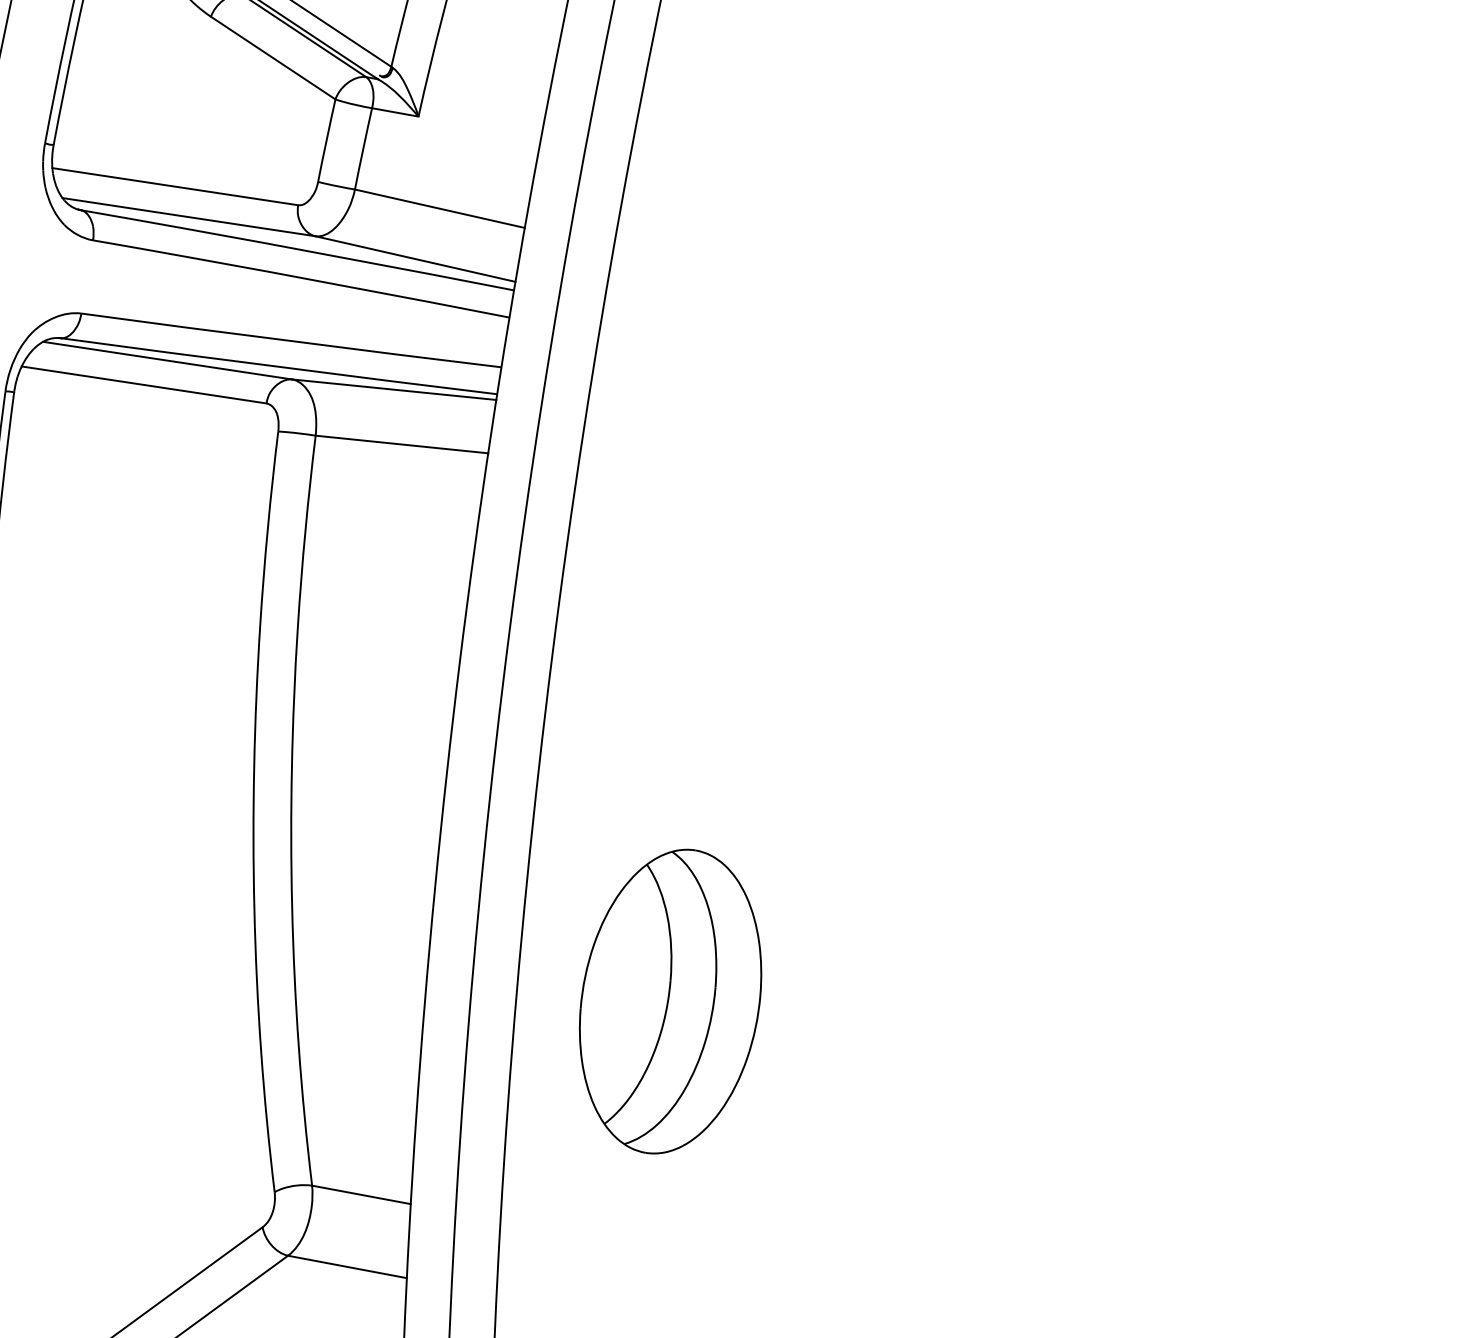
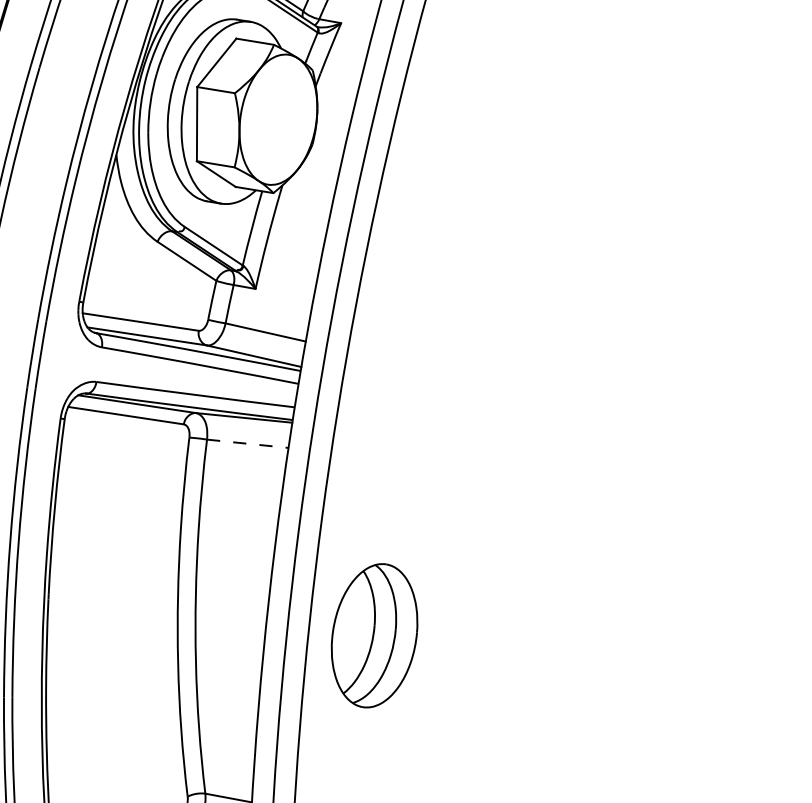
line: (401, 443) -> (247, 443), solid -> dashed
part: (670, 1001) -> (374, 635), moved

